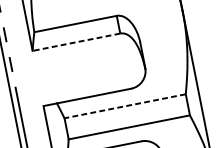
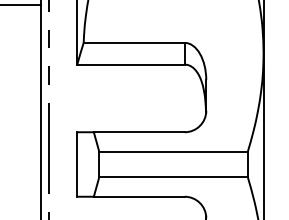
line: (76, 42) -> (131, 64), dashed -> solid
line: (125, 106) -> (173, 151), dashed -> solid

